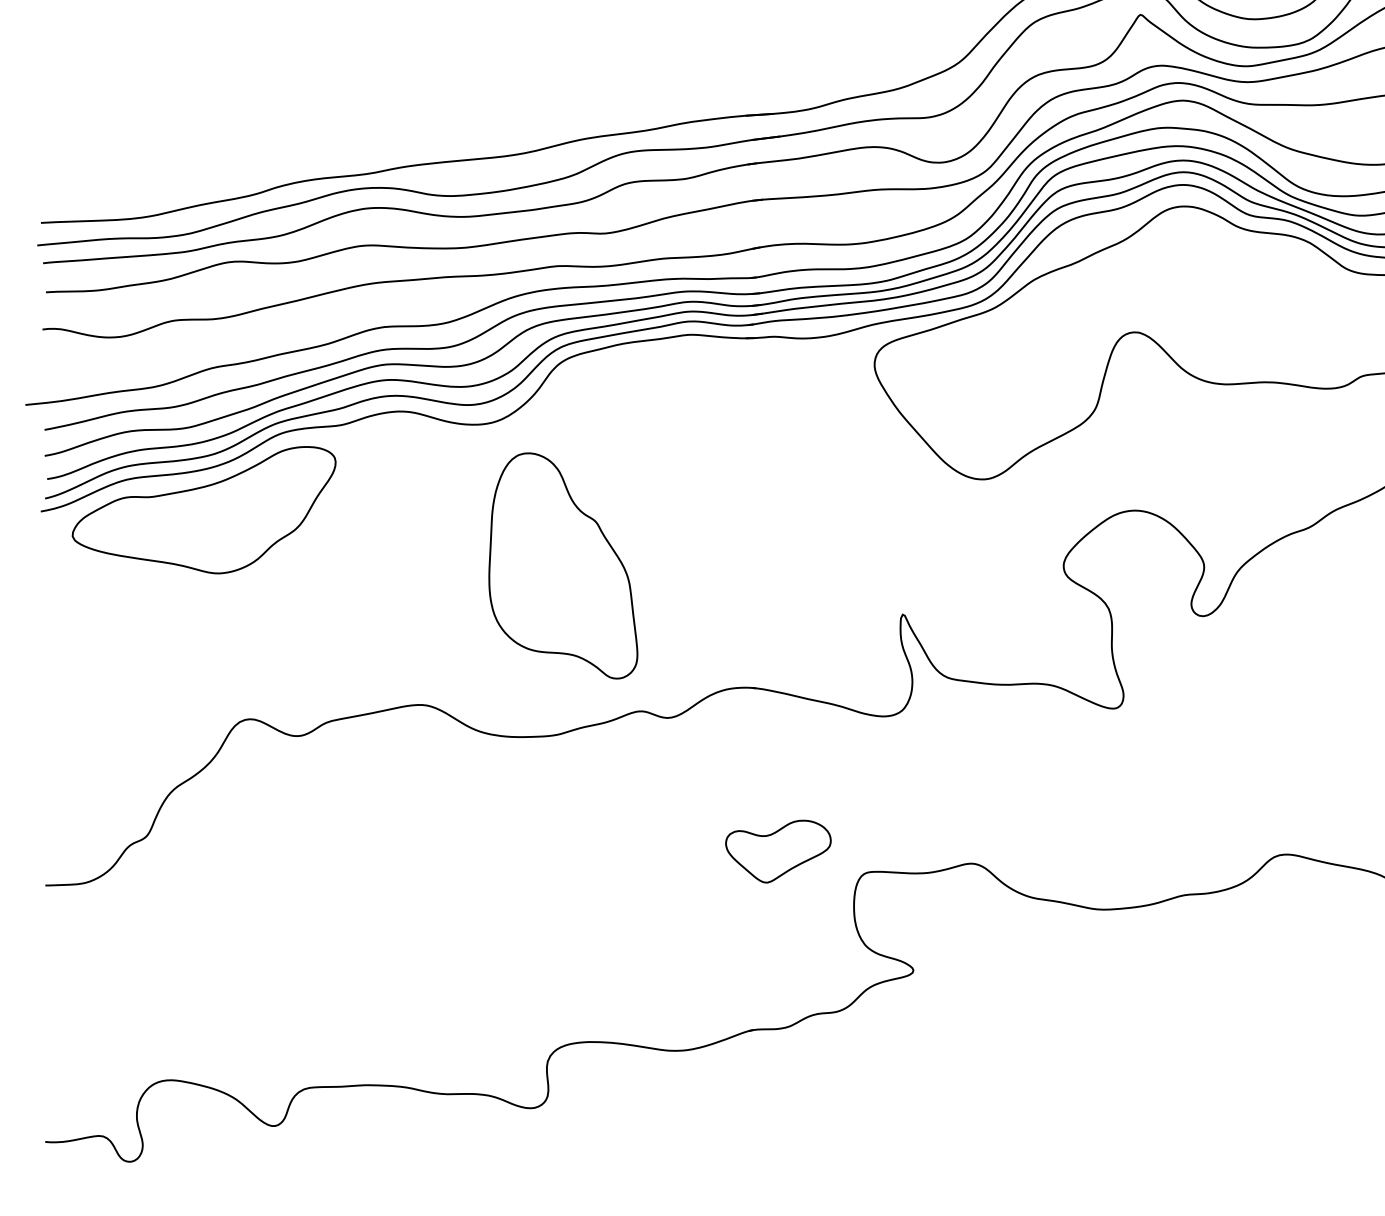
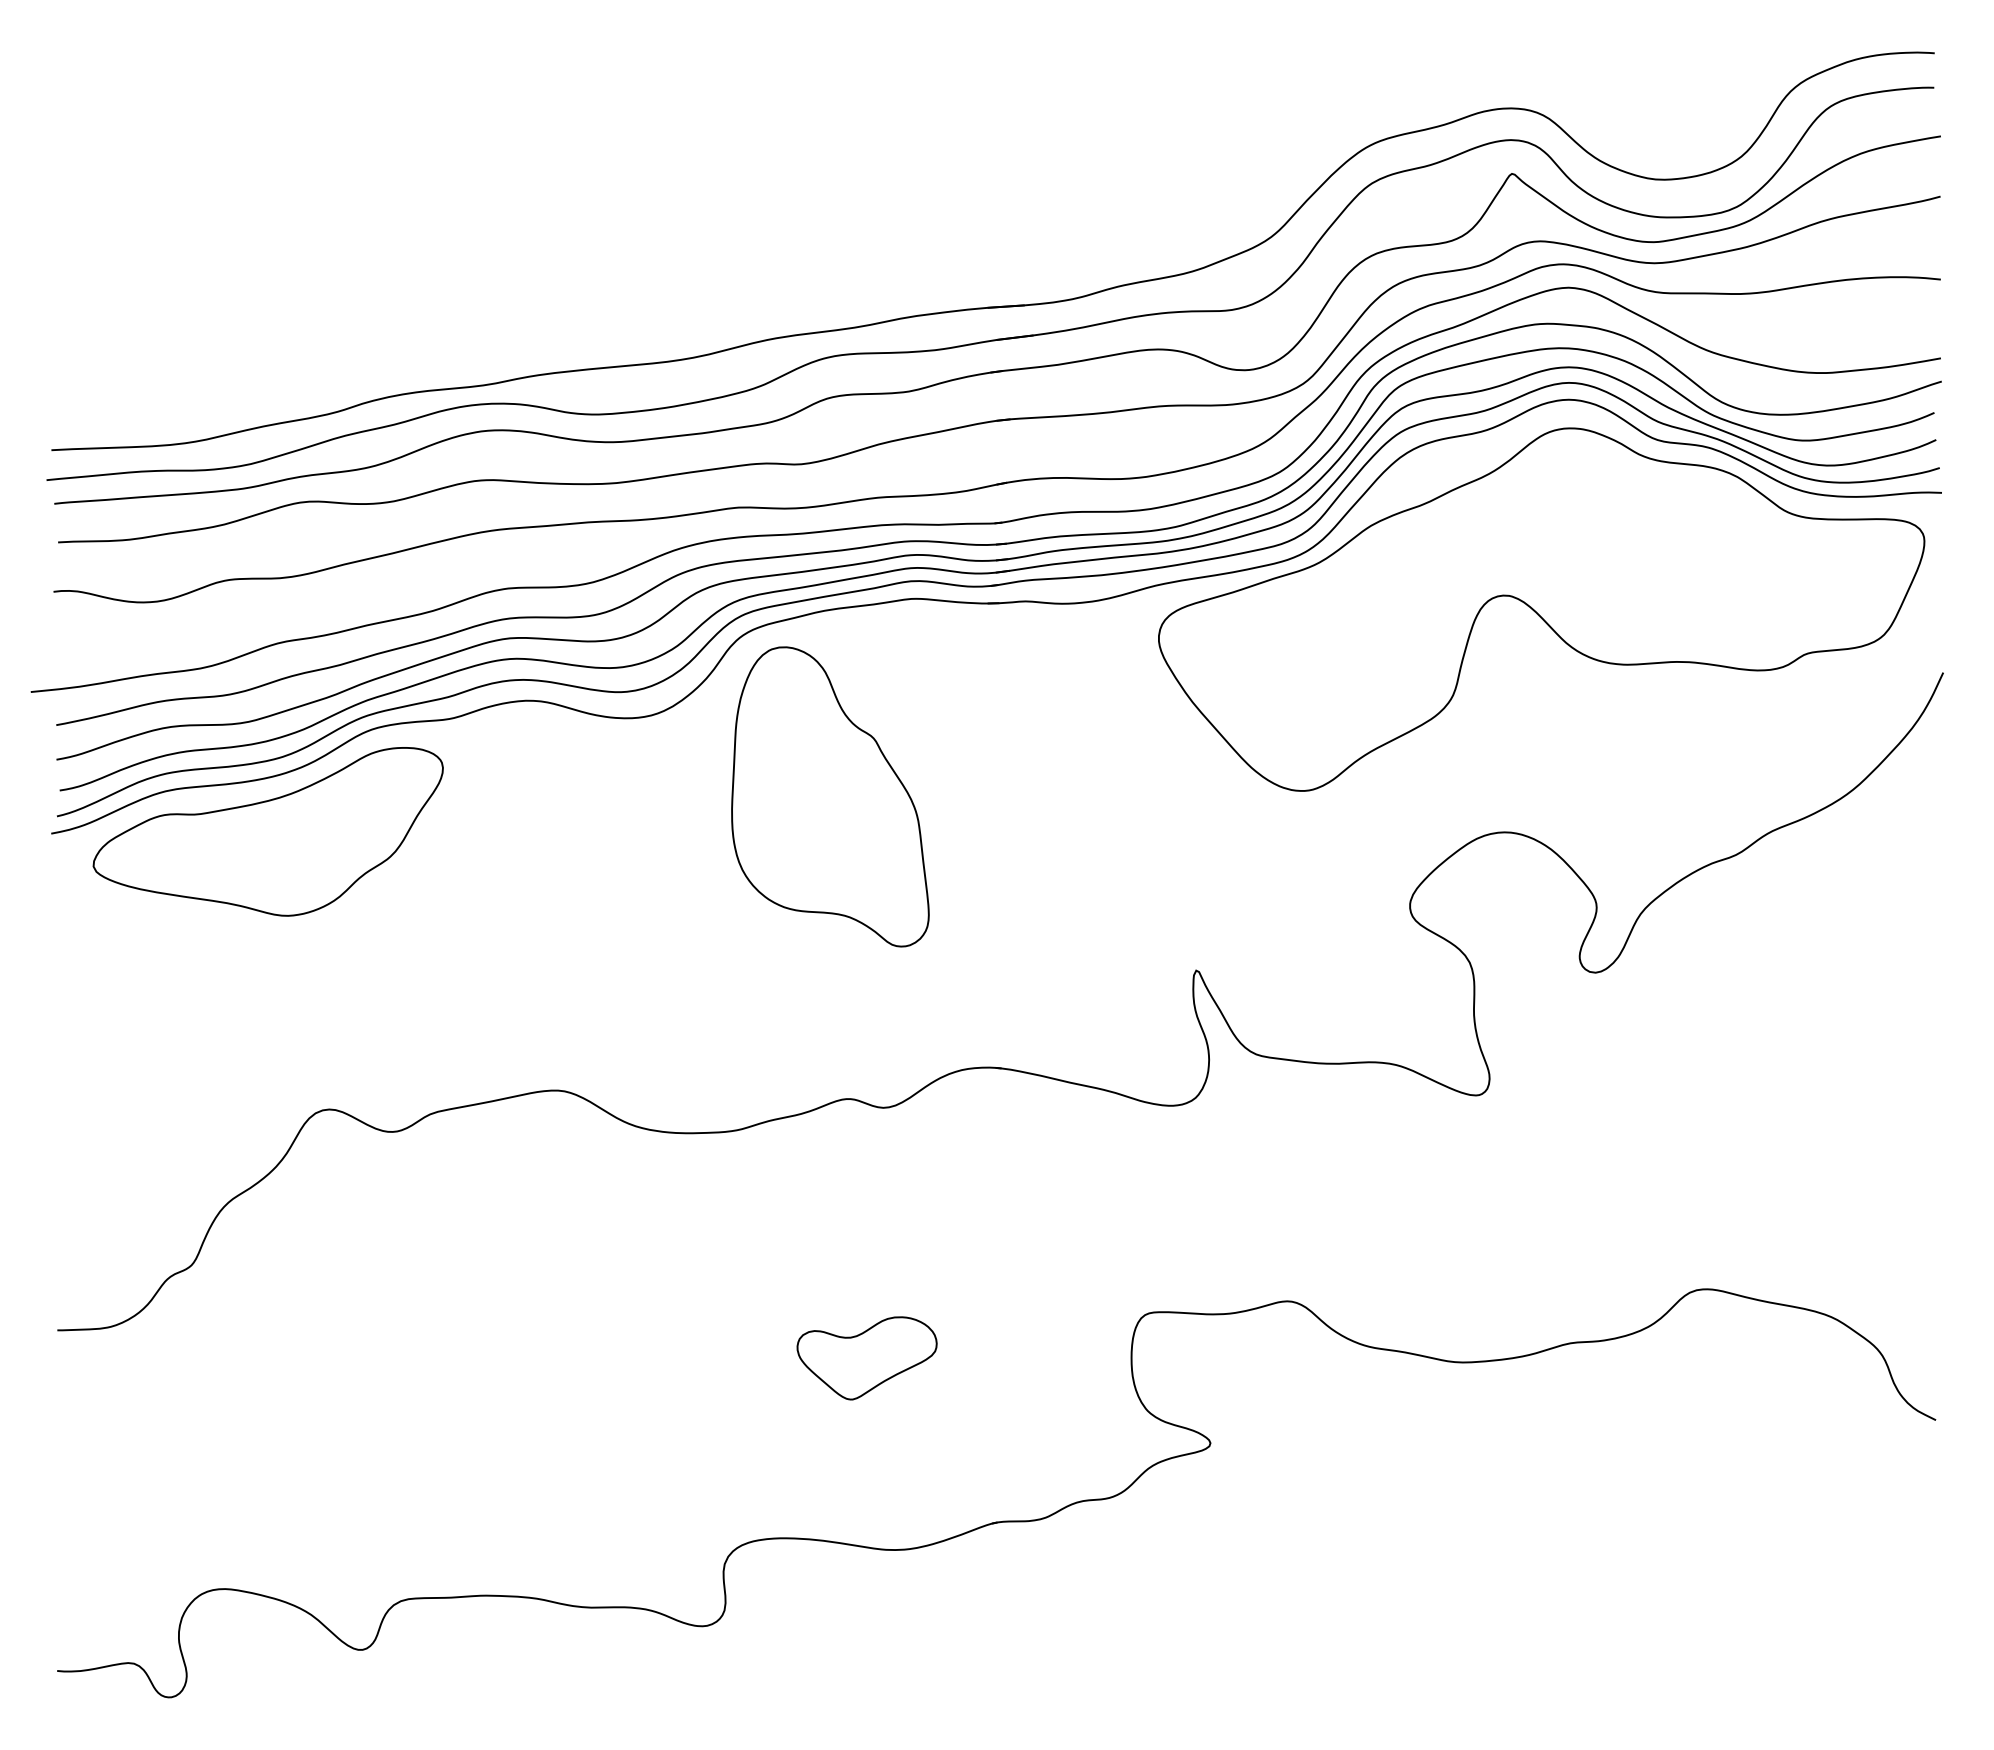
part: (563, 565) -> (830, 796), moved
part: (777, 851) -> (866, 1358), moved

